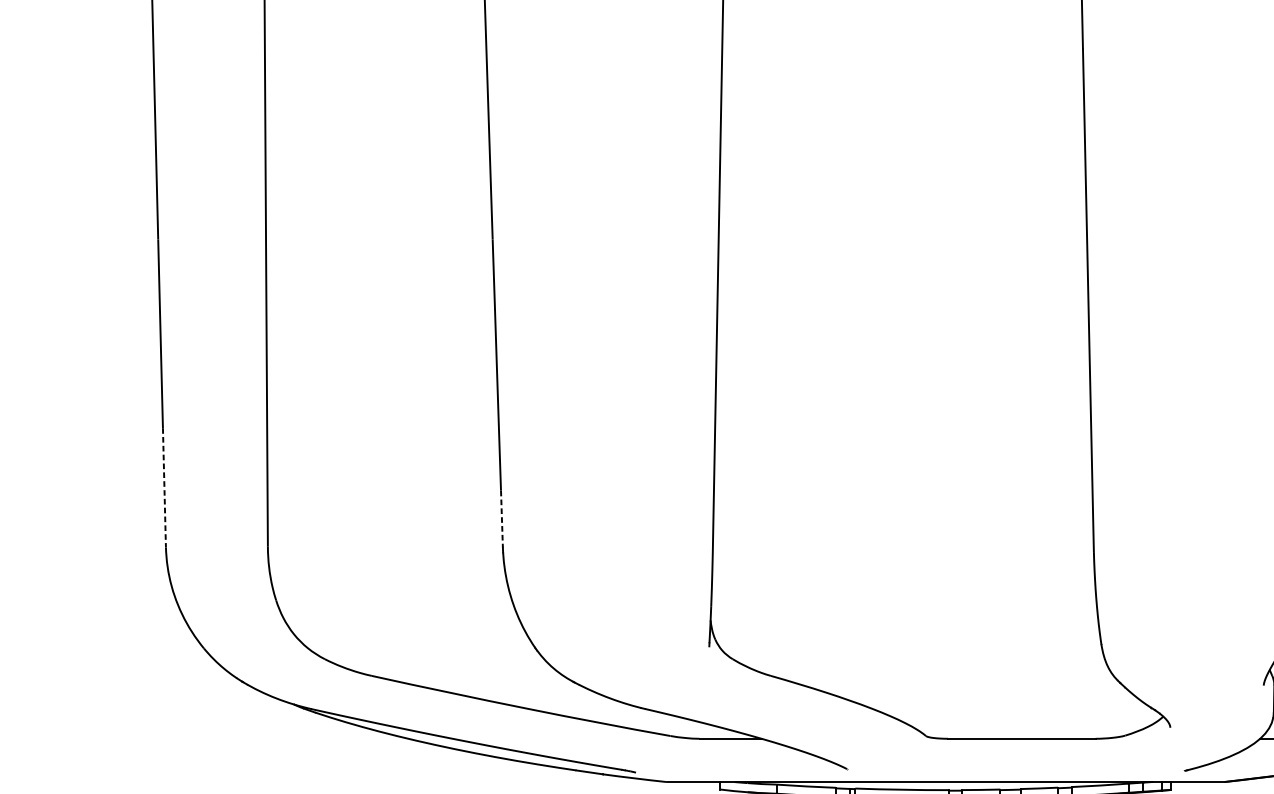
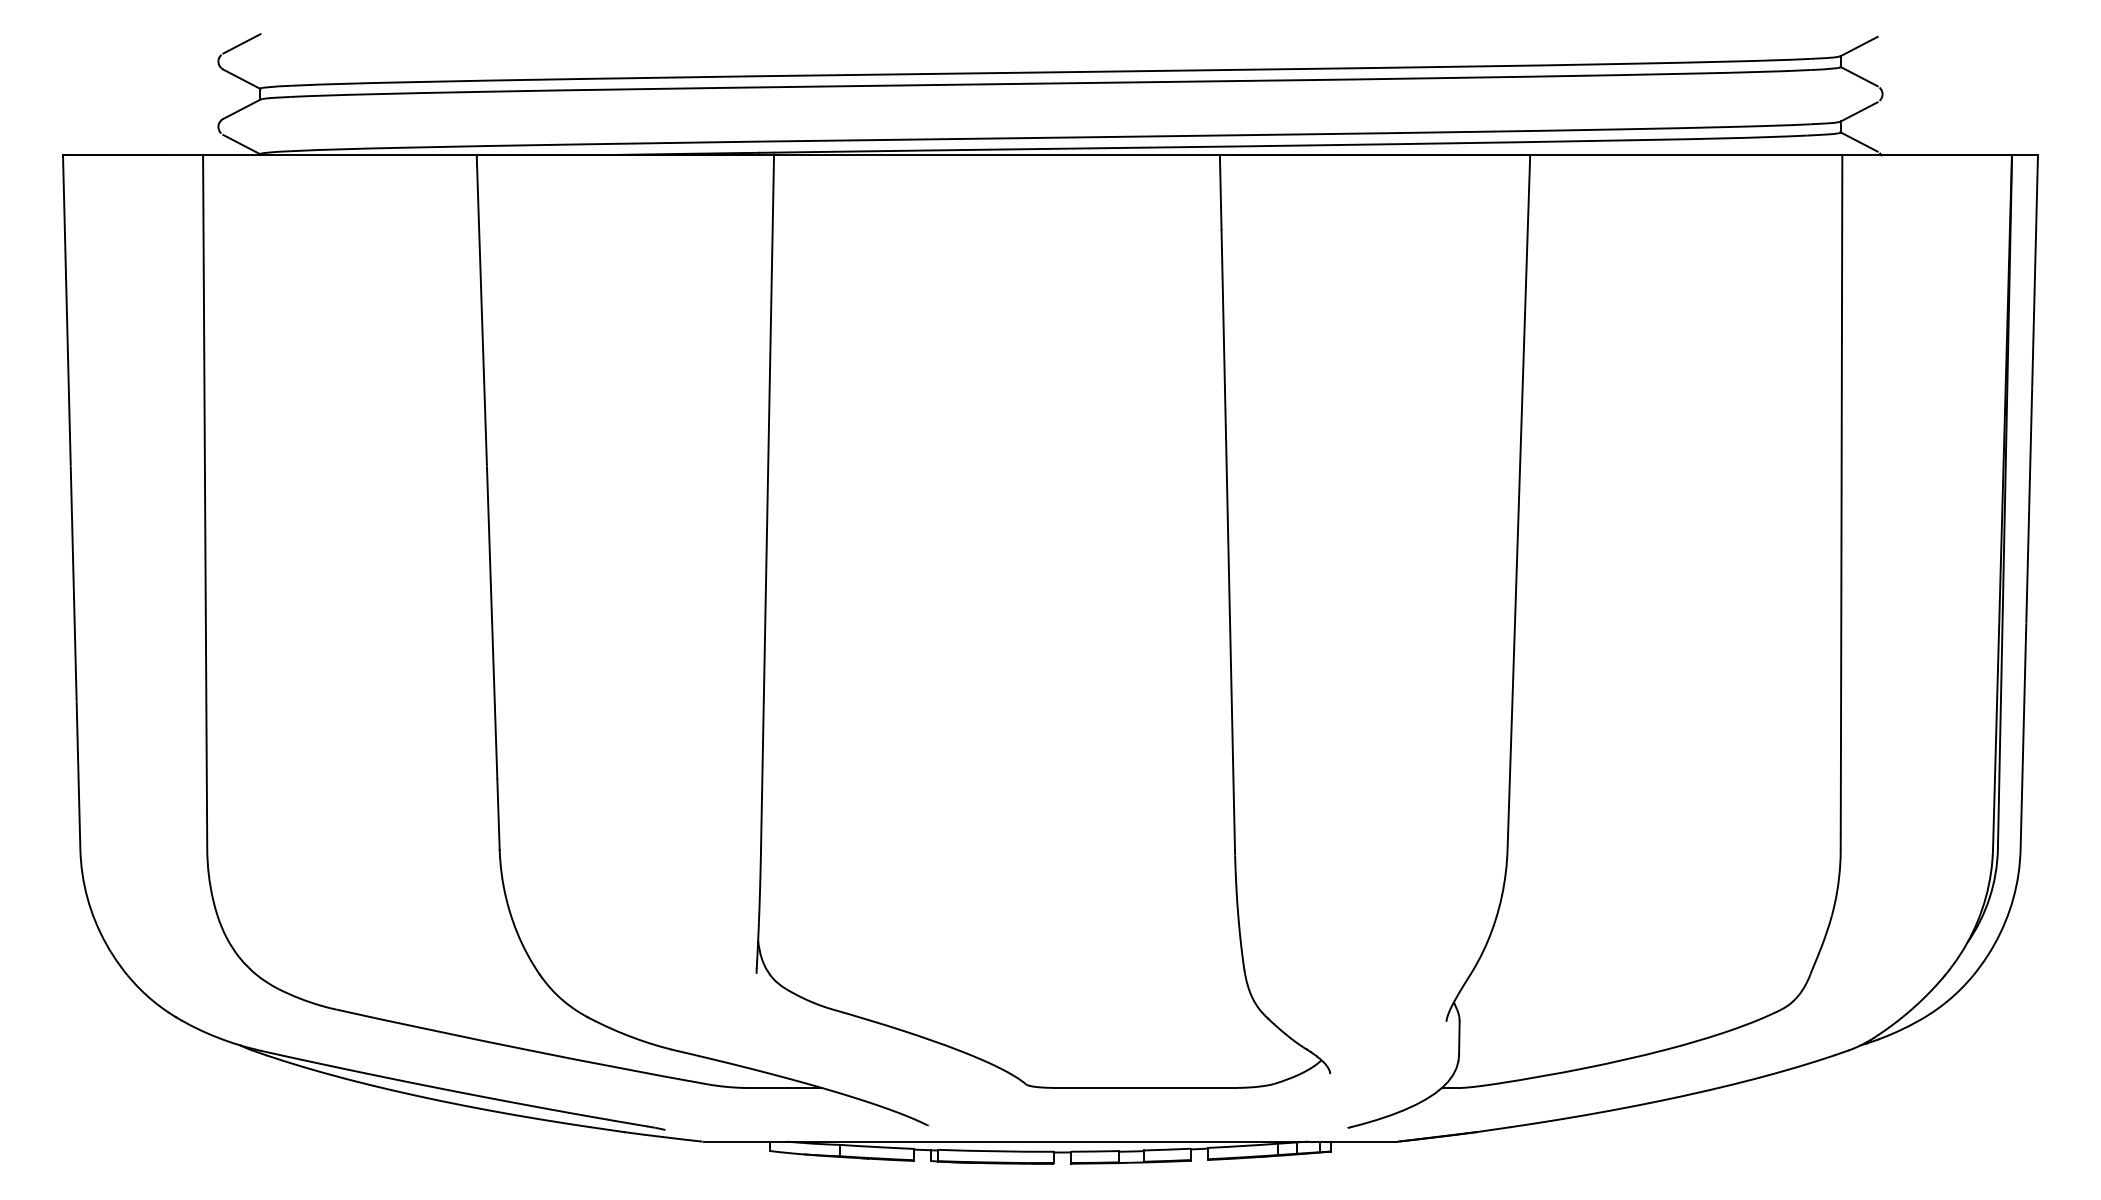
line: (164, 488) -> (78, 776), dashed -> solid
line: (501, 519) -> (498, 815), dashed -> solid

